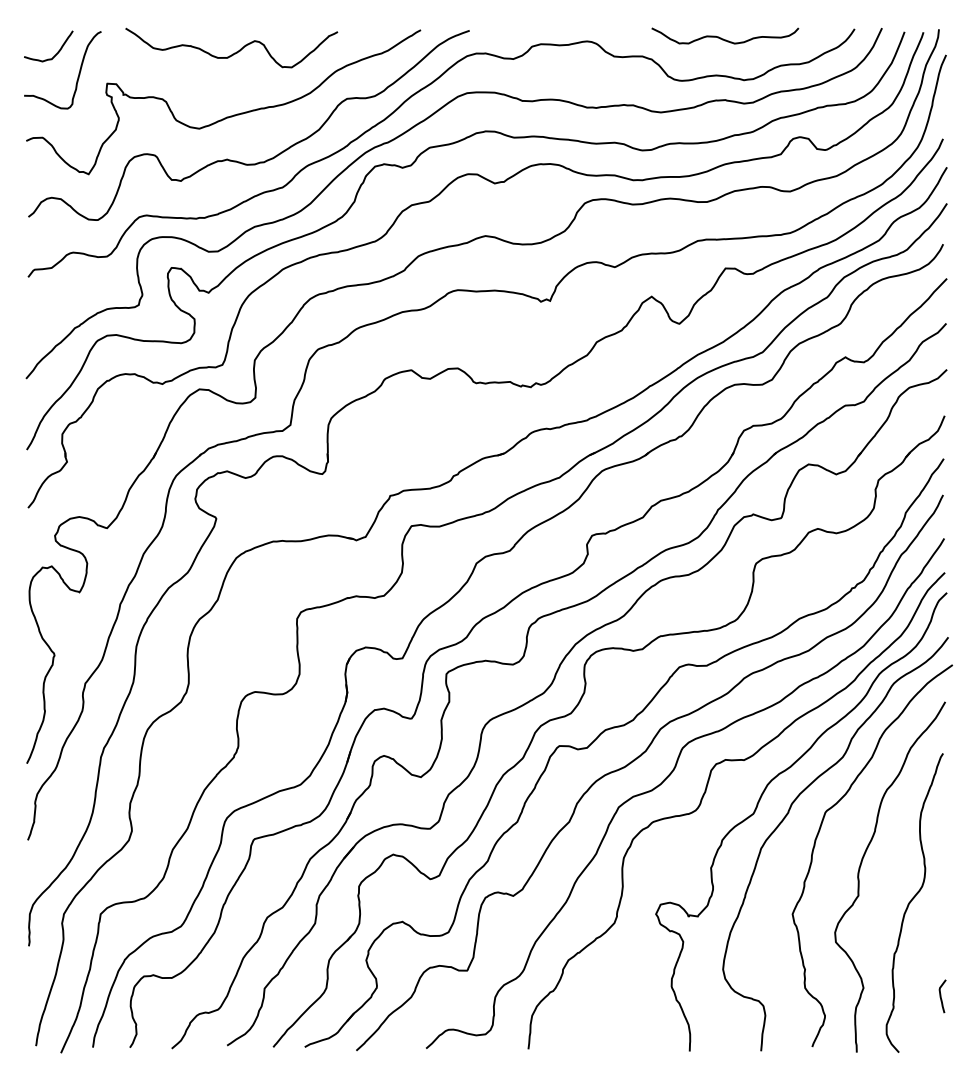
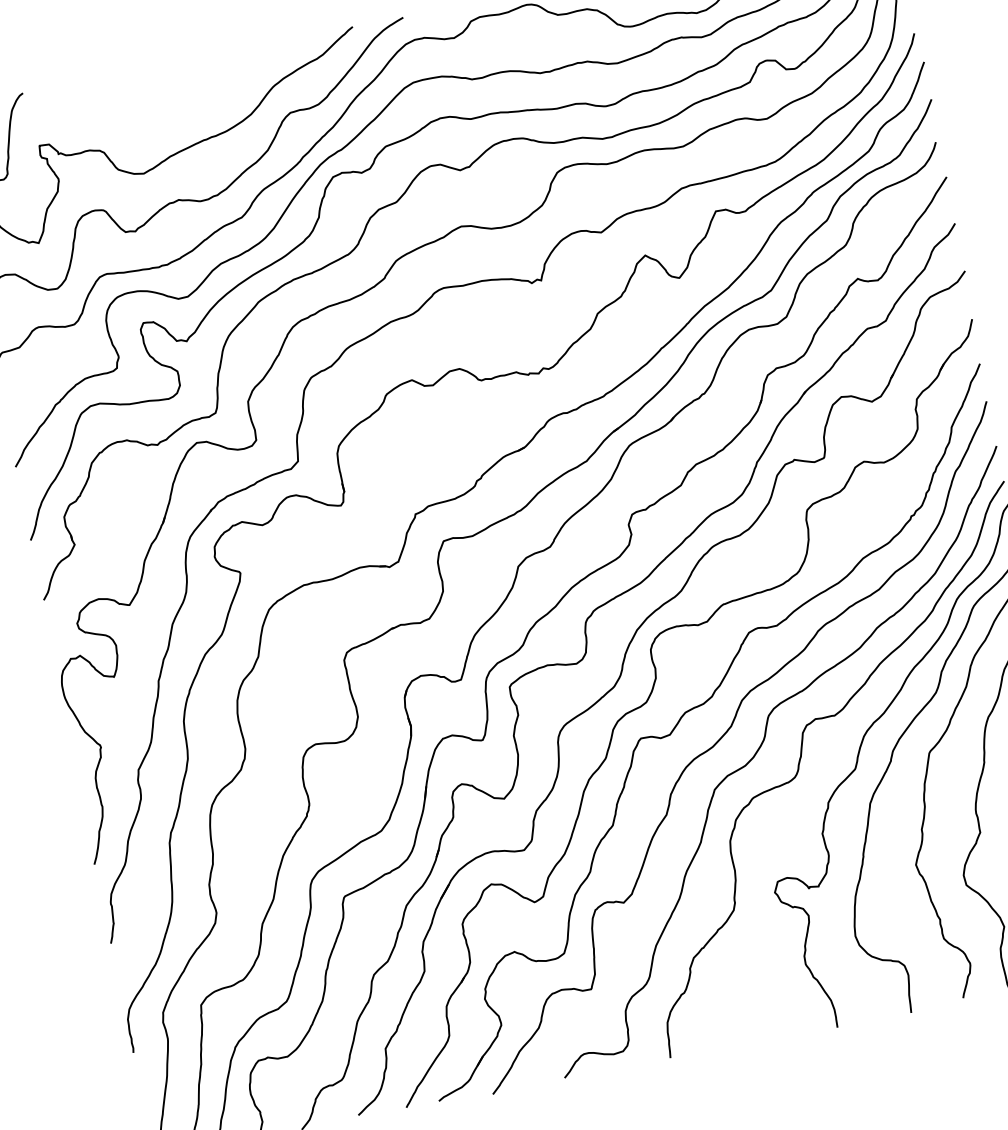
curve: (234, 52) -> (164, 87), removed

